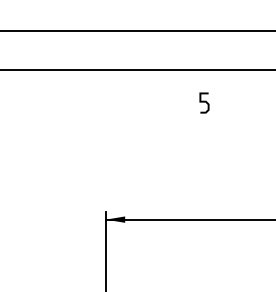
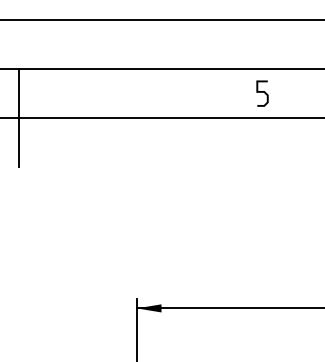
line: (13, 69) -> (19, 117), added
curve: (204, 102) -> (262, 92), moved

